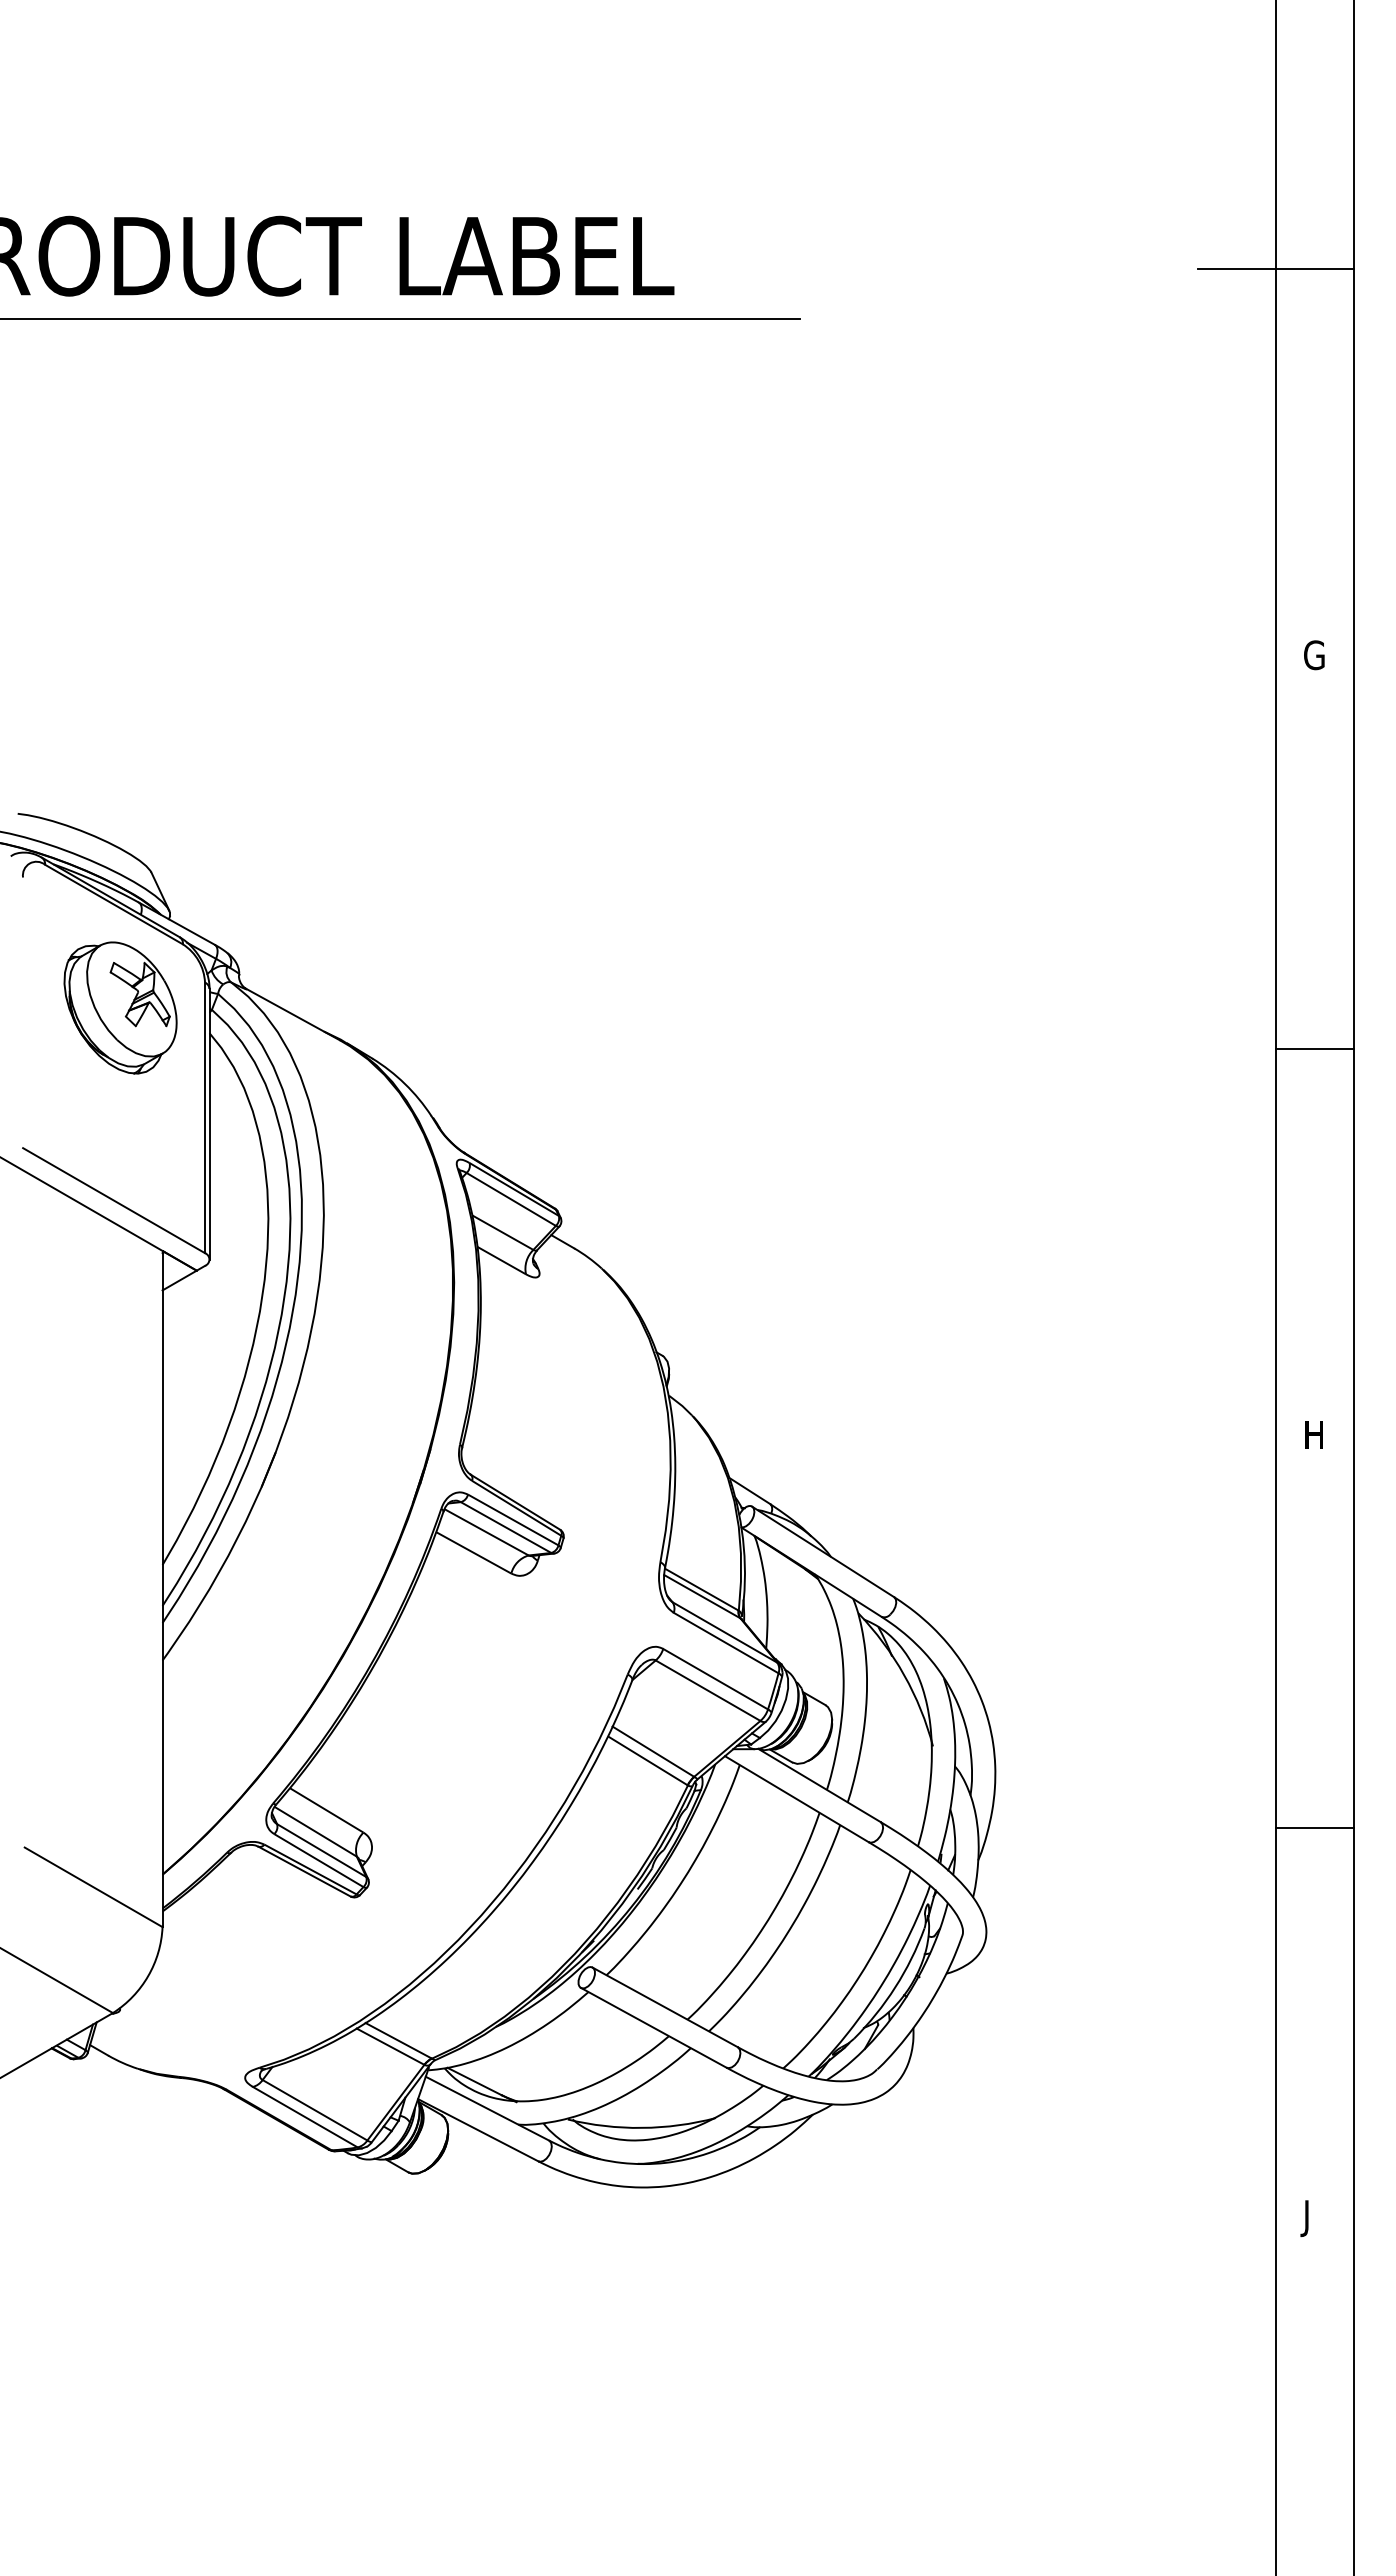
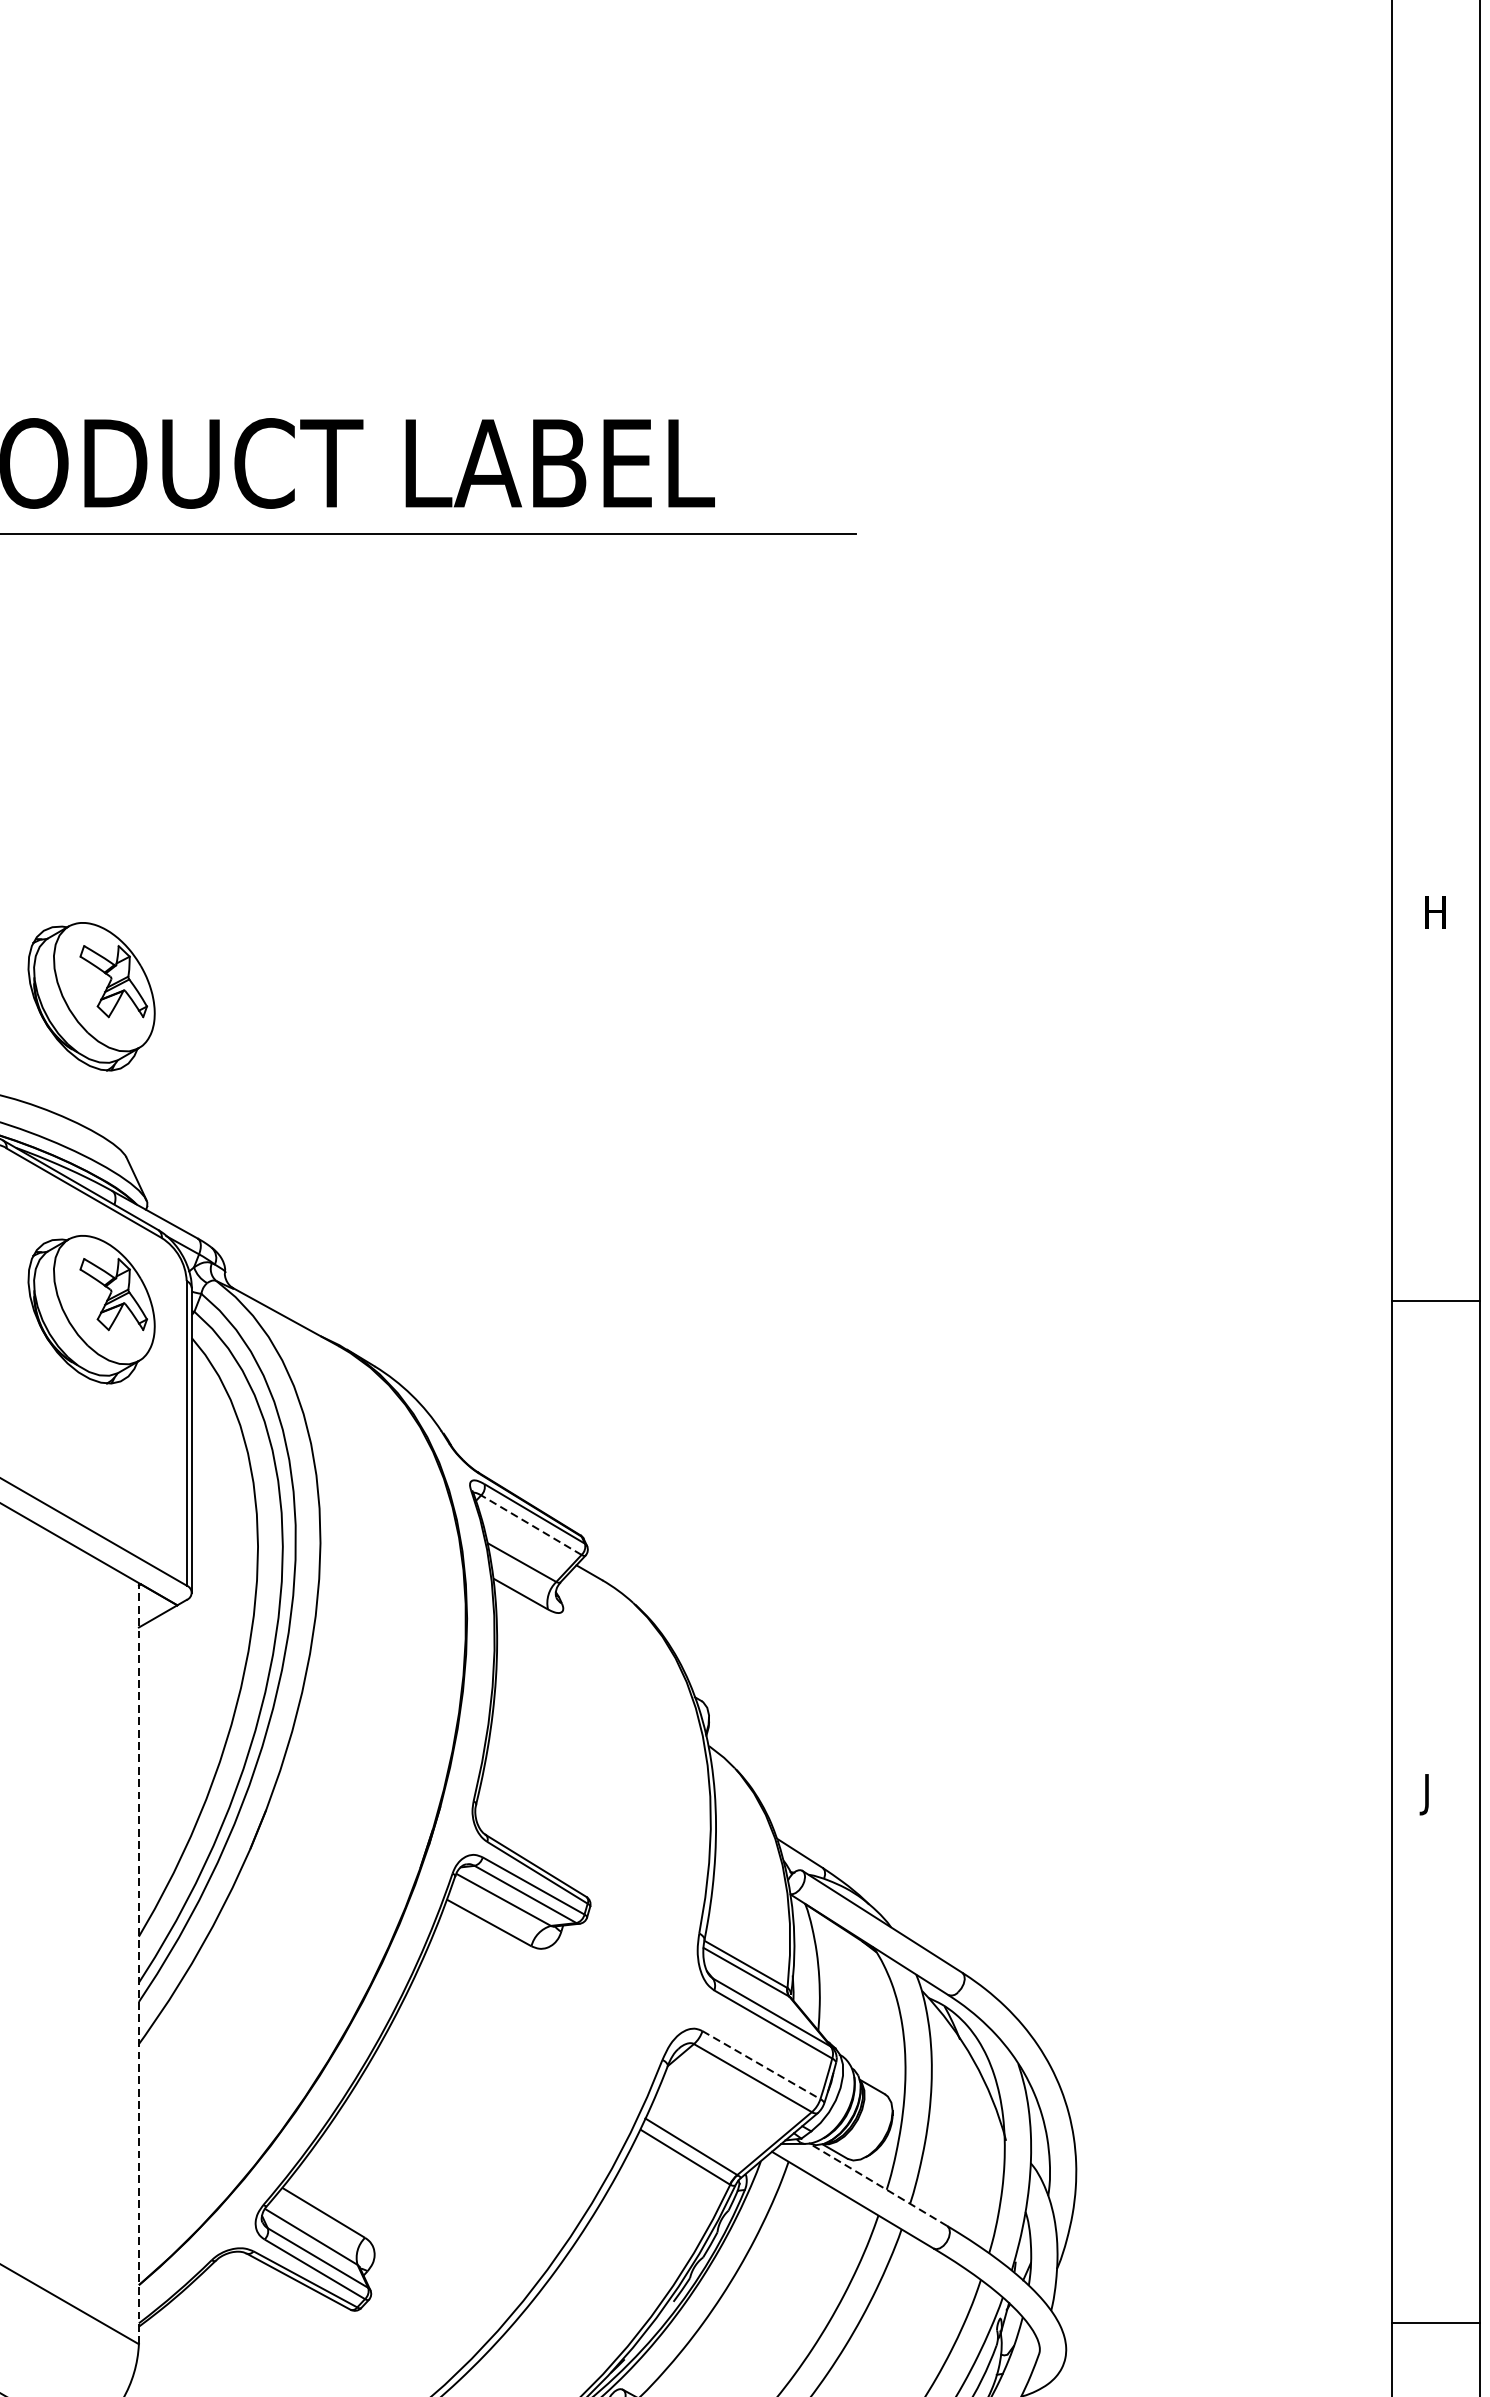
line: (1276, 268) -> (1392, 477), removed
text: (1314, 655) -> (1435, 912), G -> H
part: (120, 729) -> (91, 996), added
line: (1315, 1048) -> (1436, 1301), moved
line: (511, 1199) -> (531, 1525), solid -> dashed
text: (1311, 1438) -> (1432, 1794), H -> J
line: (162, 1588) -> (138, 1963), solid -> dashed
line: (716, 1679) -> (762, 2065), solid -> dashed
line: (819, 1785) -> (878, 2184), solid -> dashed
line: (1315, 1828) -> (1436, 2323), moved

